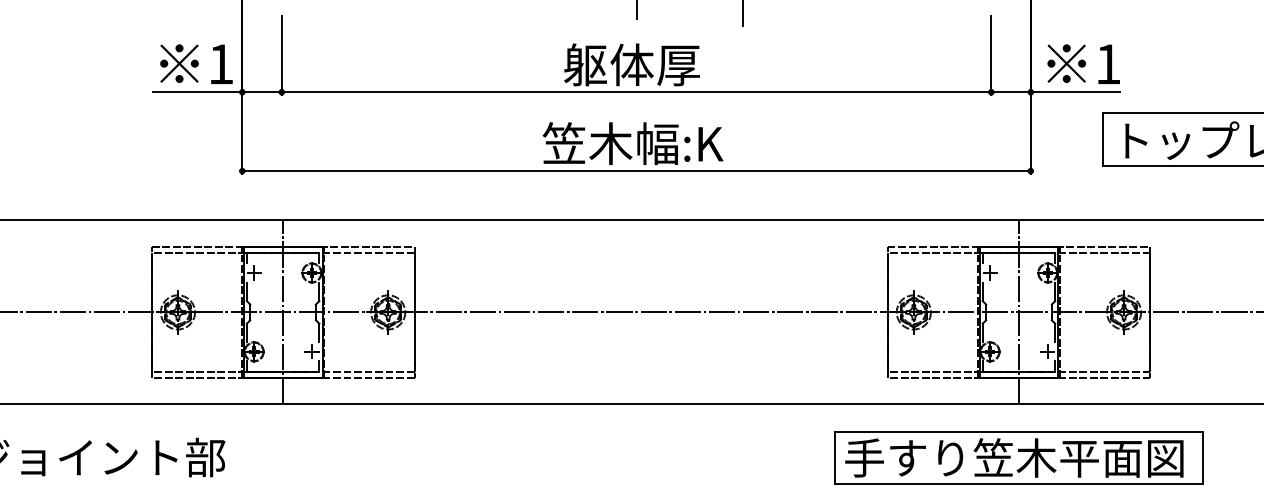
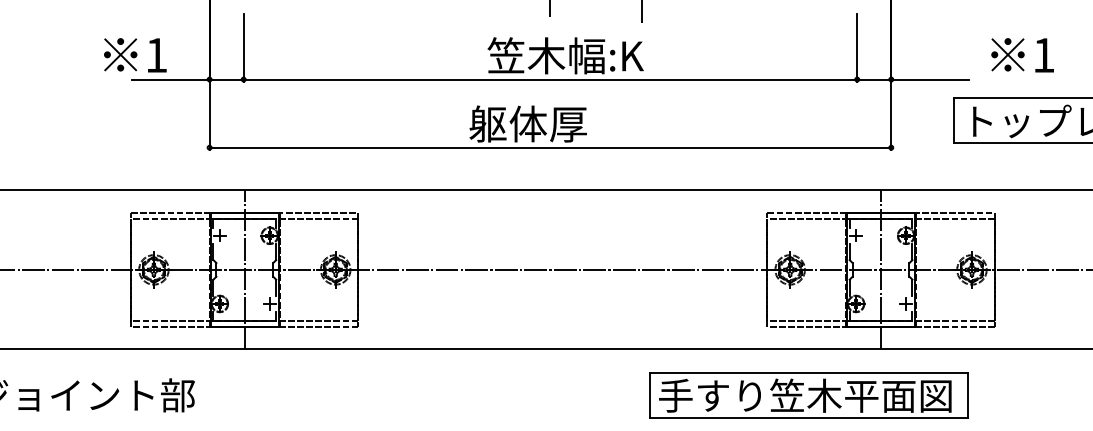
text: (196, 63) -> (135, 54), moved
text: (1083, 63) -> (1022, 54), moved
text: (653, 64) -> (565, 55), 躯体厚 -> 笠木幅:K
text: (632, 143) -> (546, 123), 笠木幅:K -> 躯体厚
part: (1018, 457) -> (808, 395), moved

